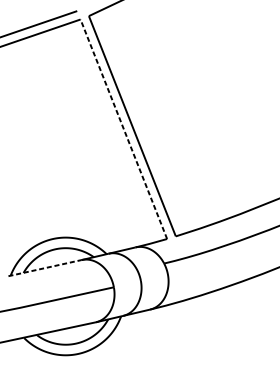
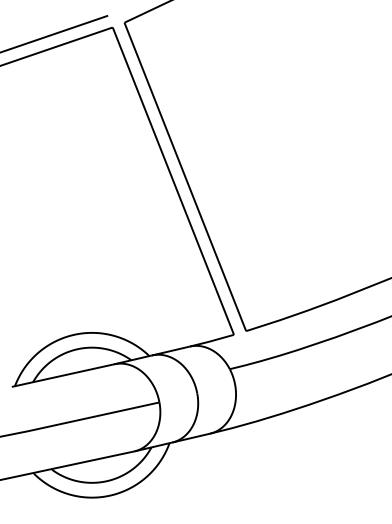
line: (123, 128) -> (173, 180), dashed -> solid
line: (45, 268) -> (63, 375), dashed -> solid

